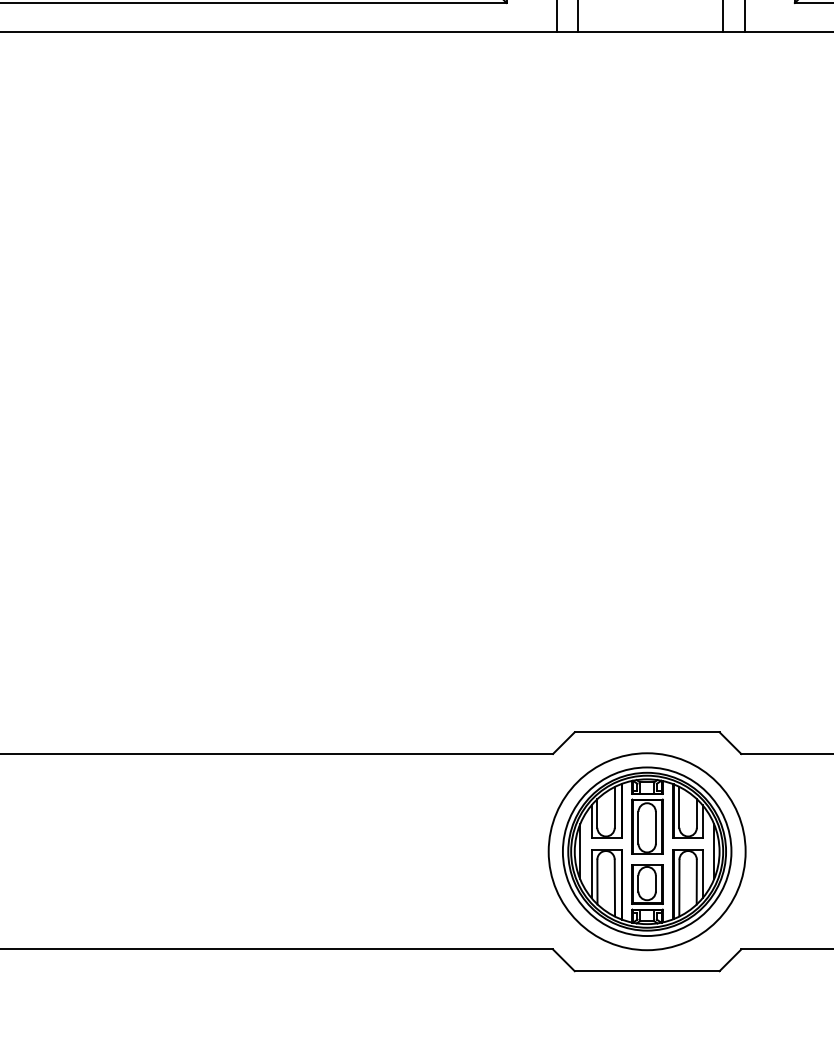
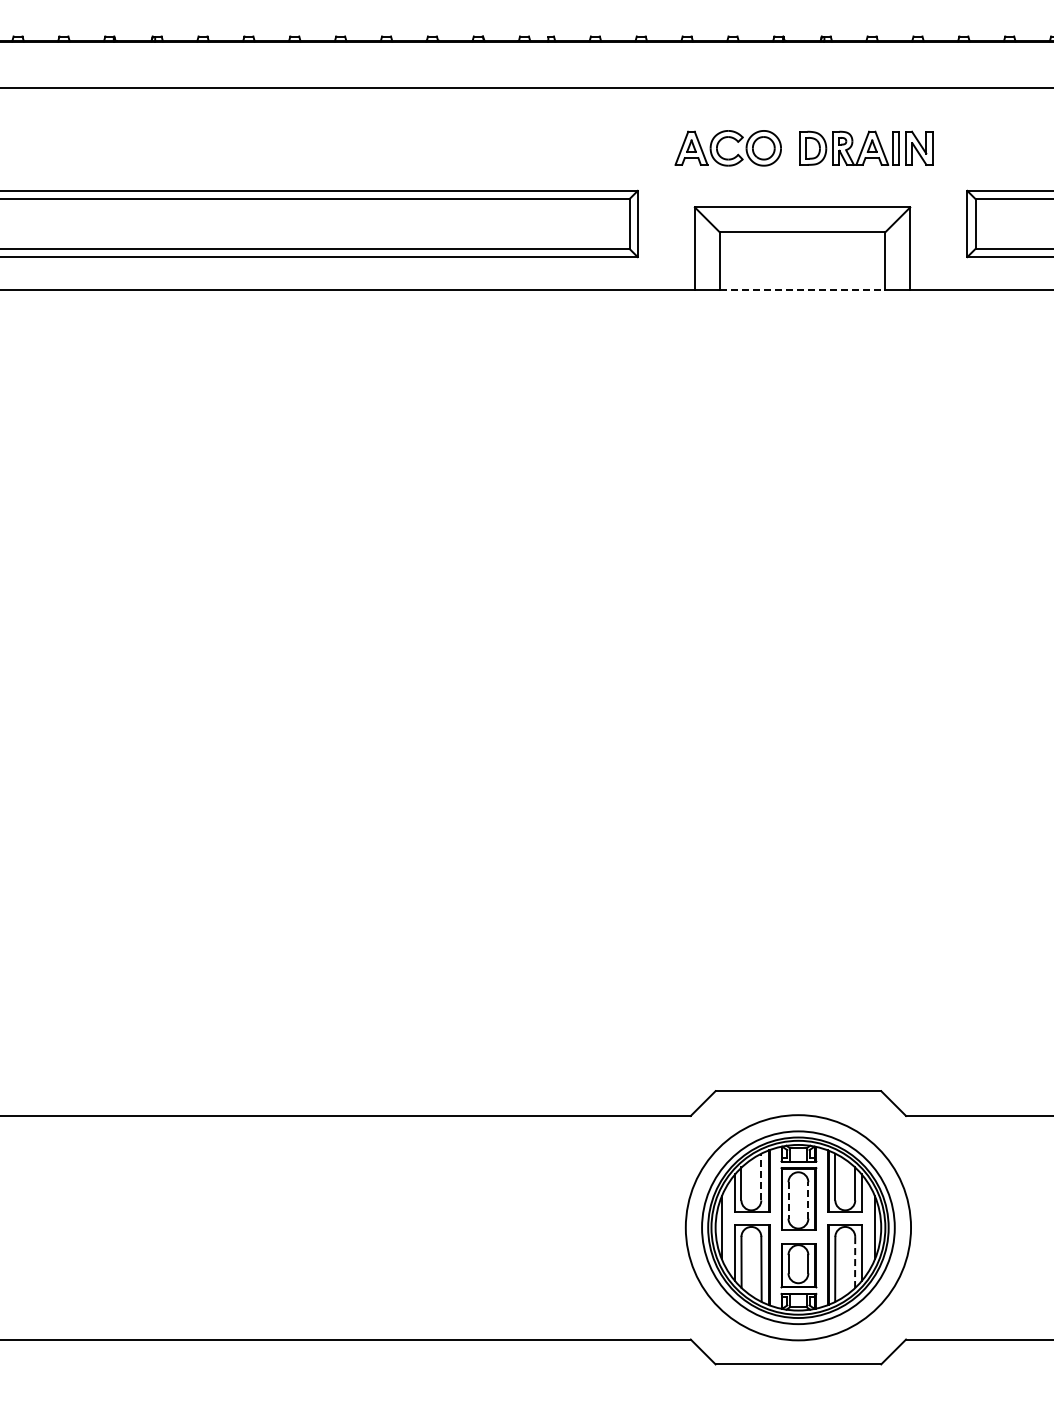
line: (650, 32) -> (802, 290), solid -> dashed
line: (614, 806) -> (761, 1176), solid -> dashed
line: (638, 827) -> (788, 1200), solid -> dashed
line: (655, 827) -> (808, 1199), solid -> dashed
line: (697, 882) -> (855, 1262), solid -> dashed

